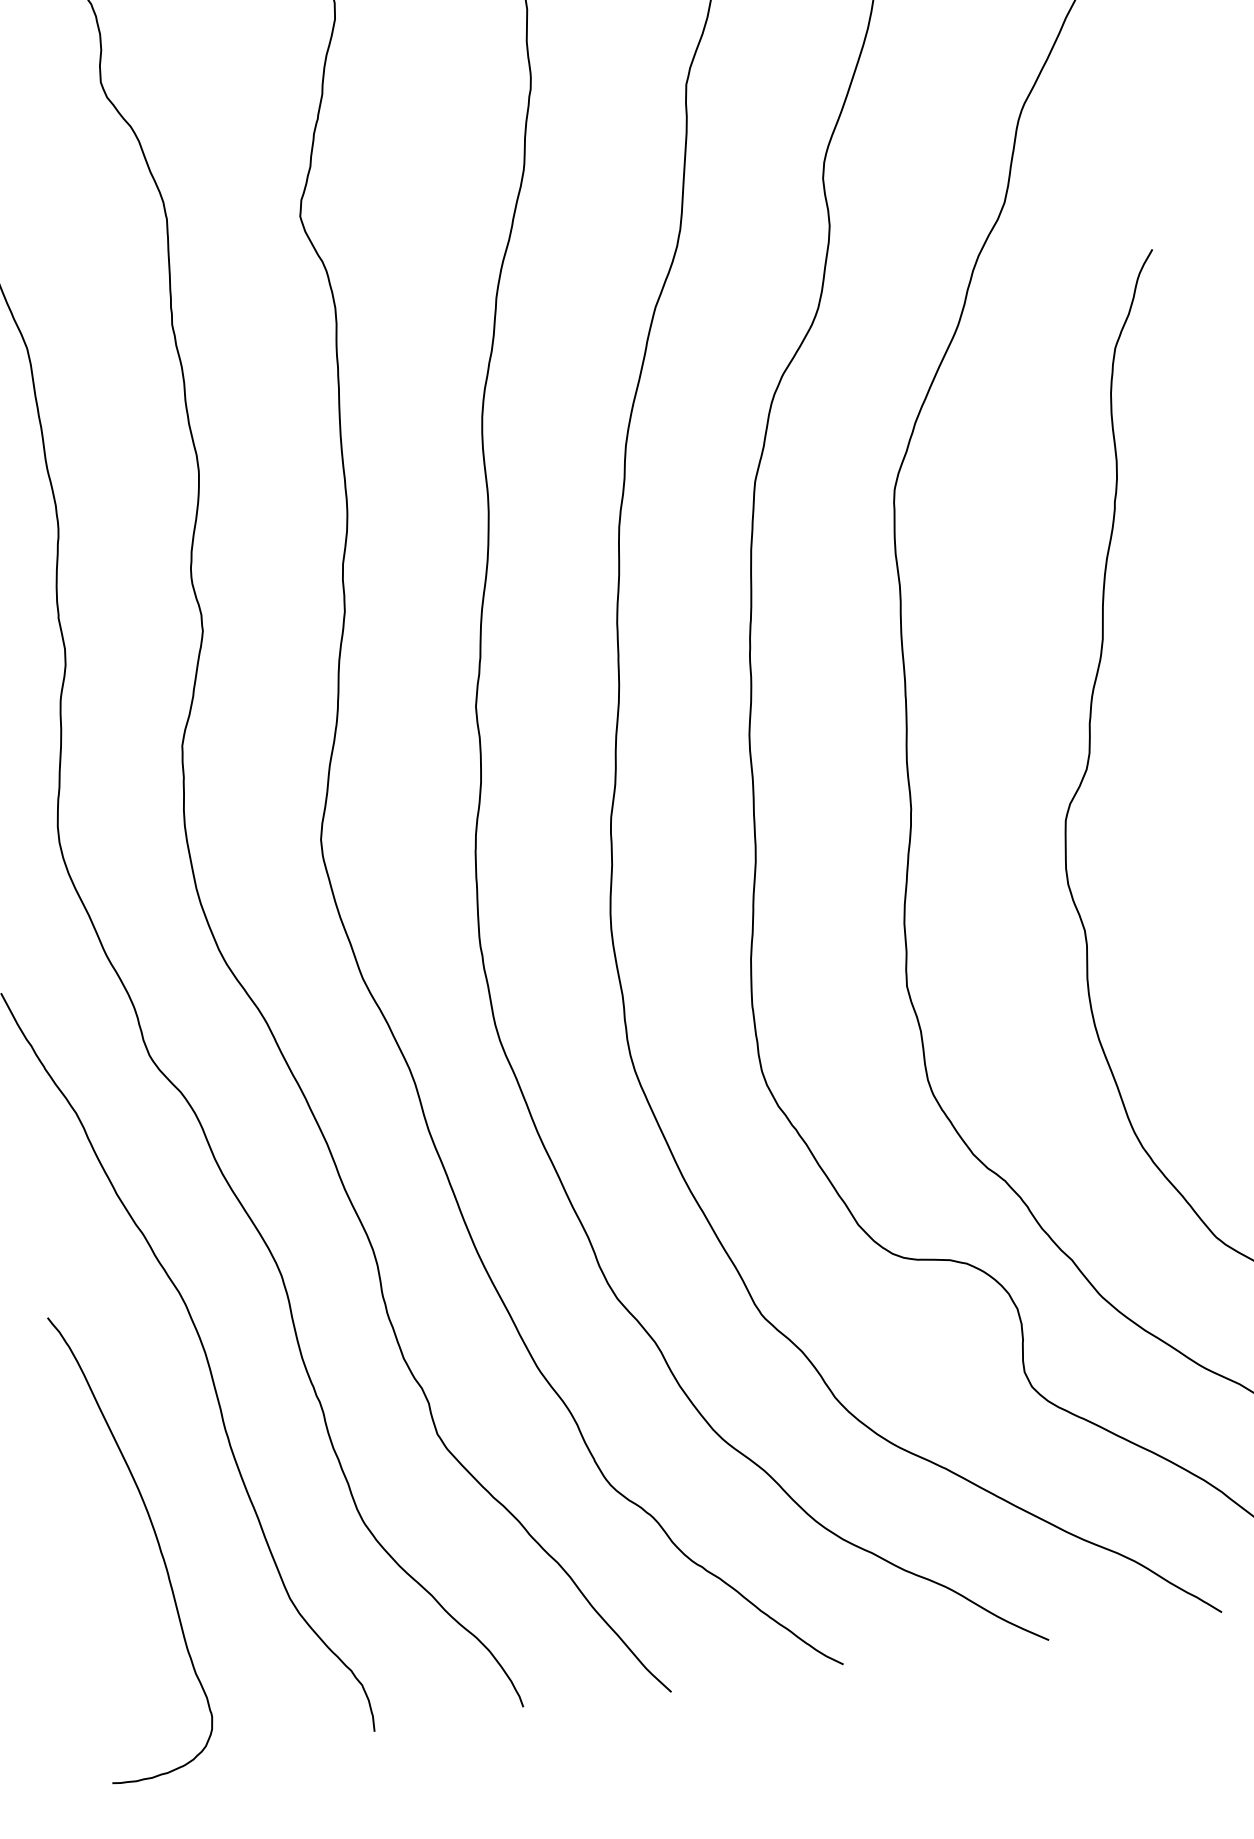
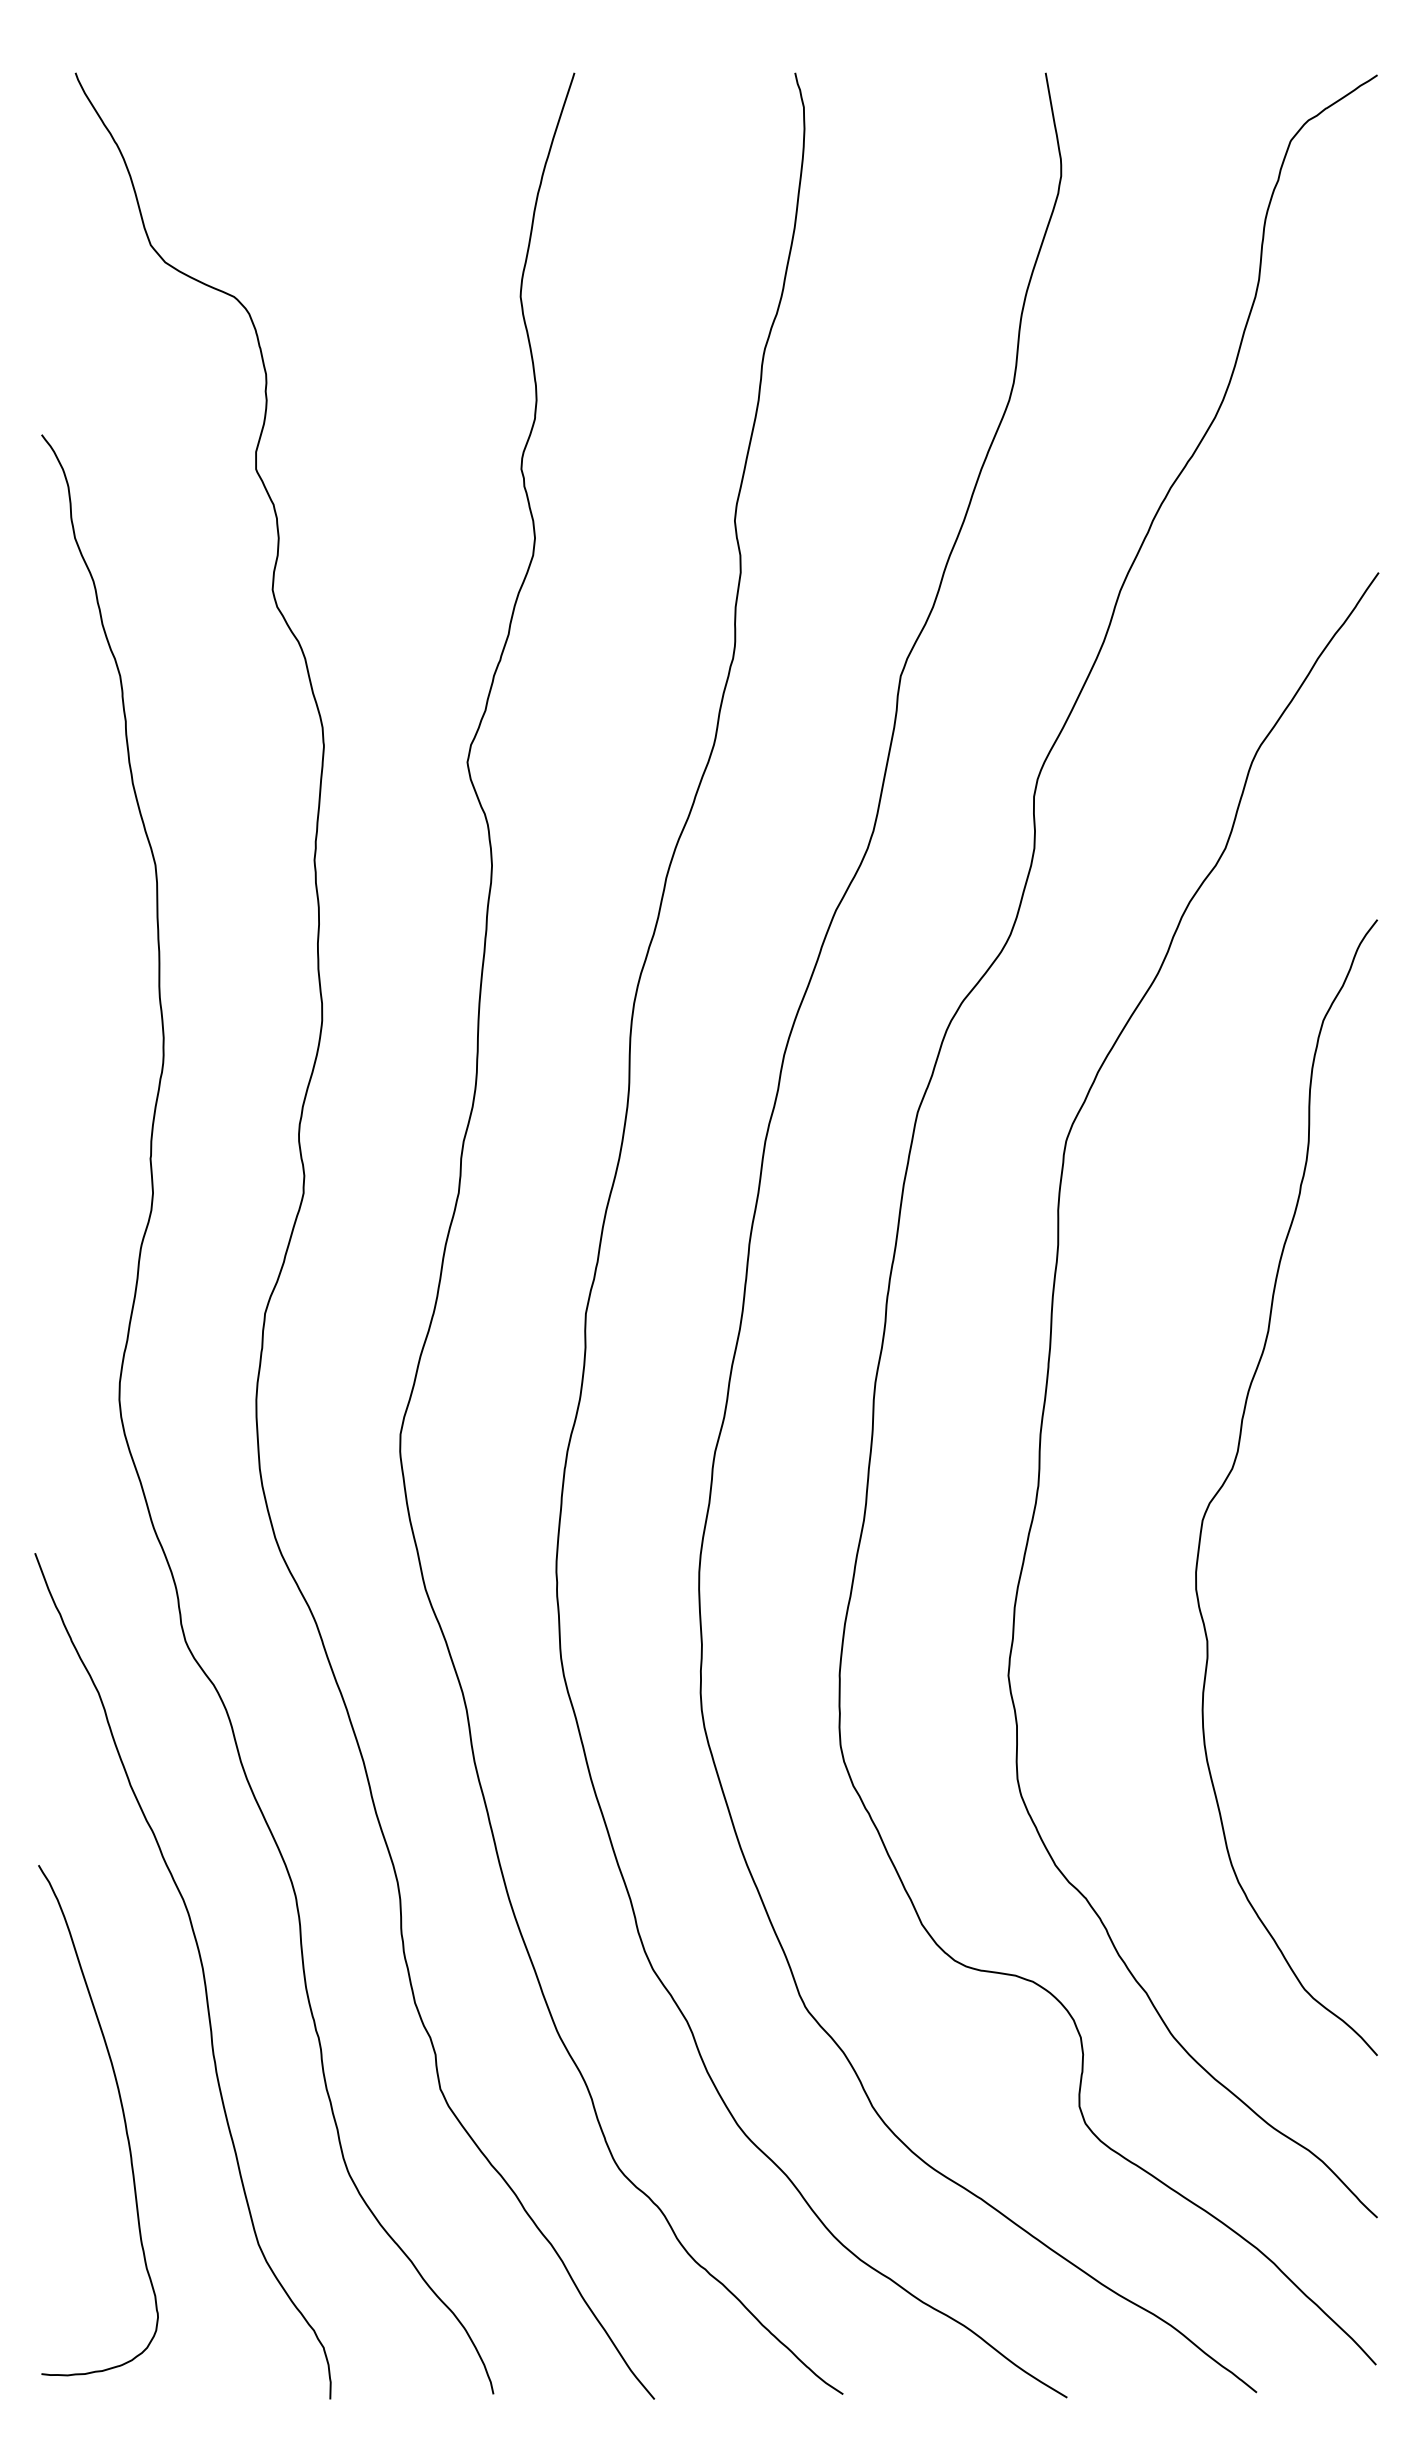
curve: (154, 1535) -> (122, 2114), moved

